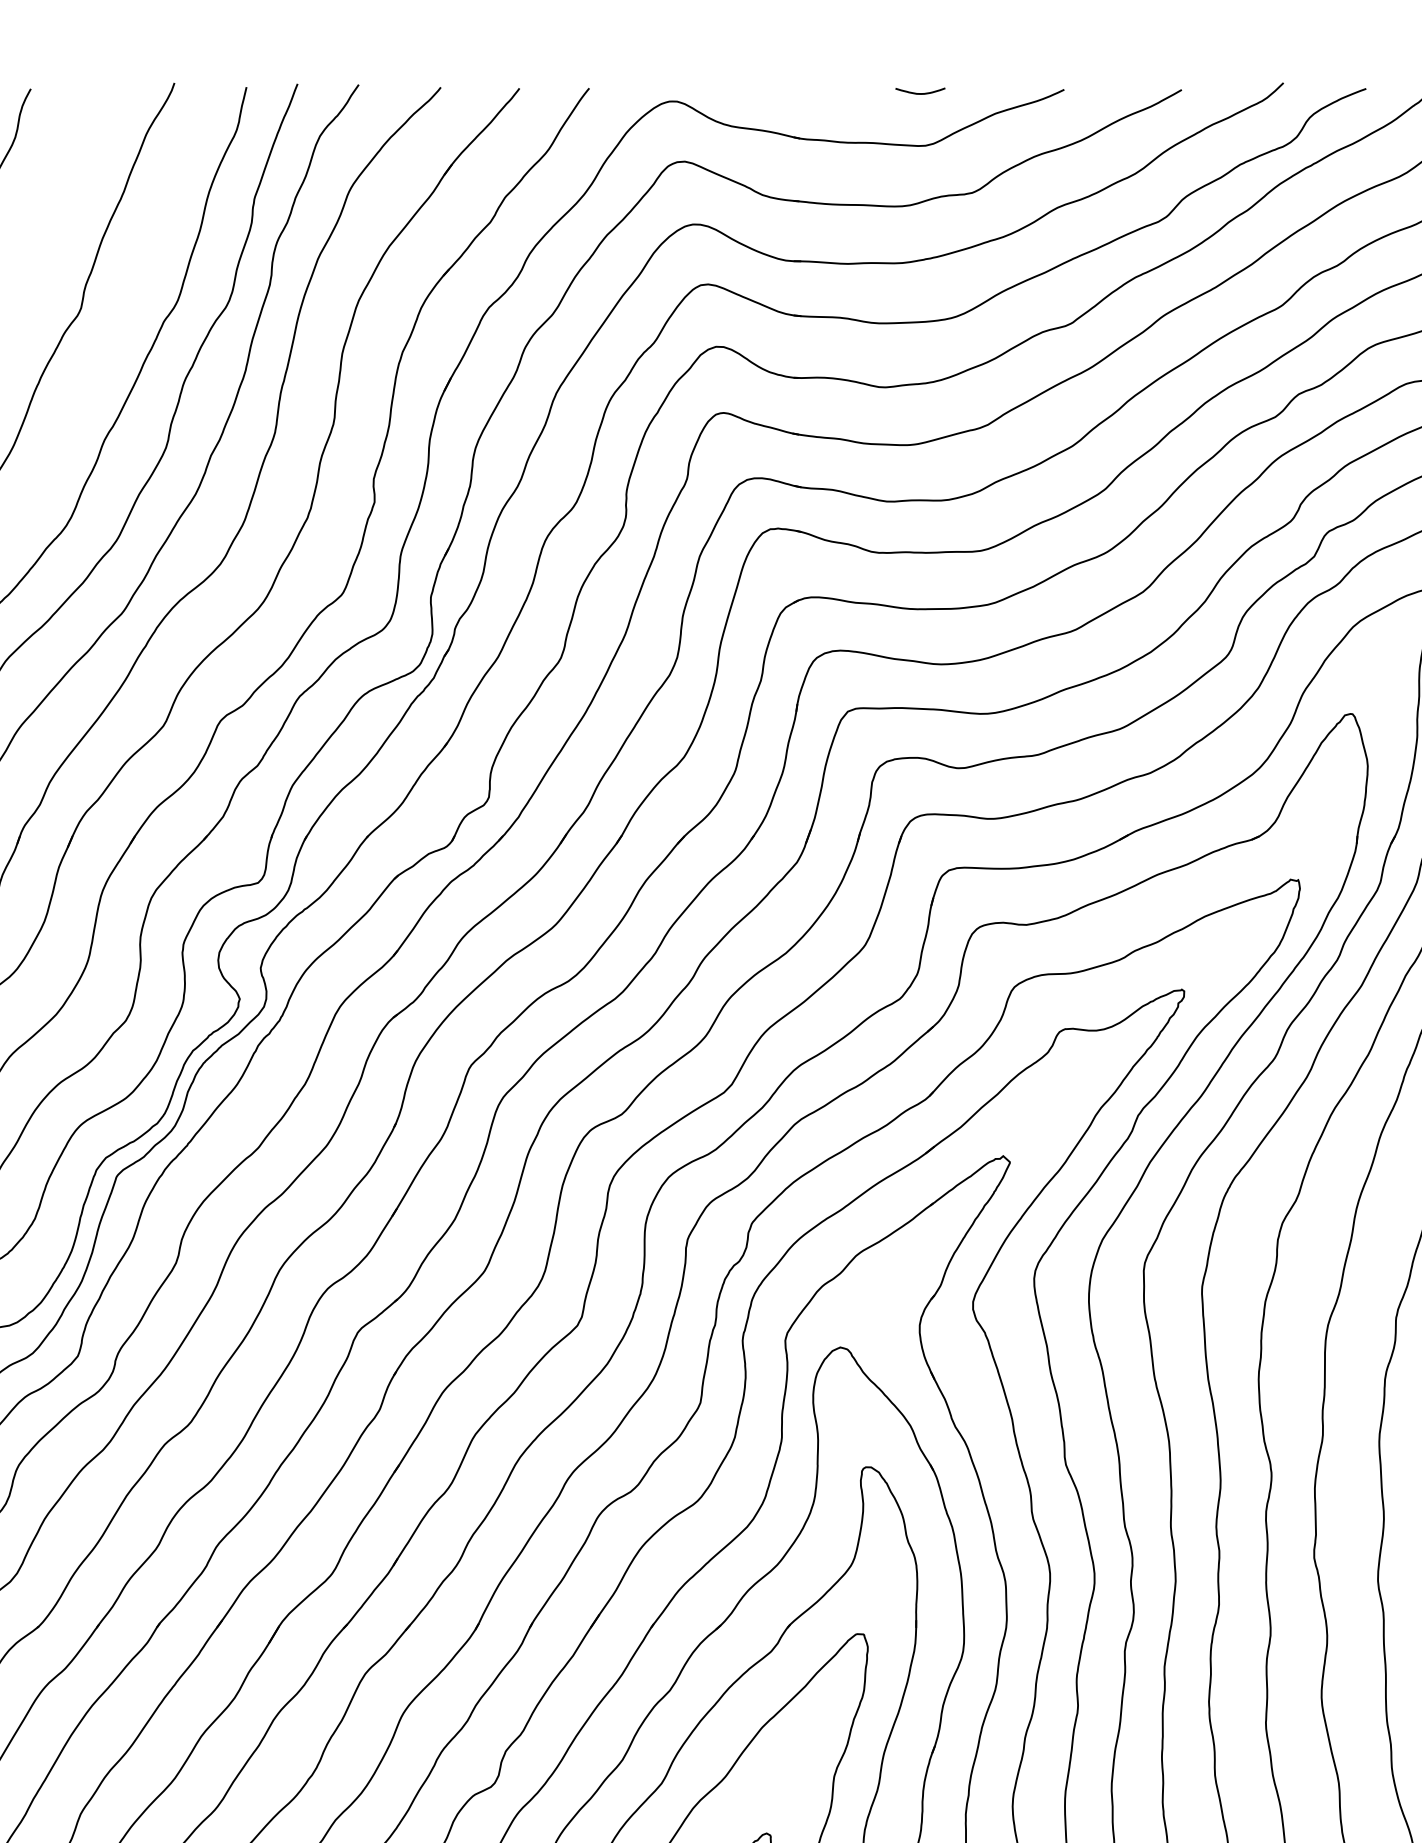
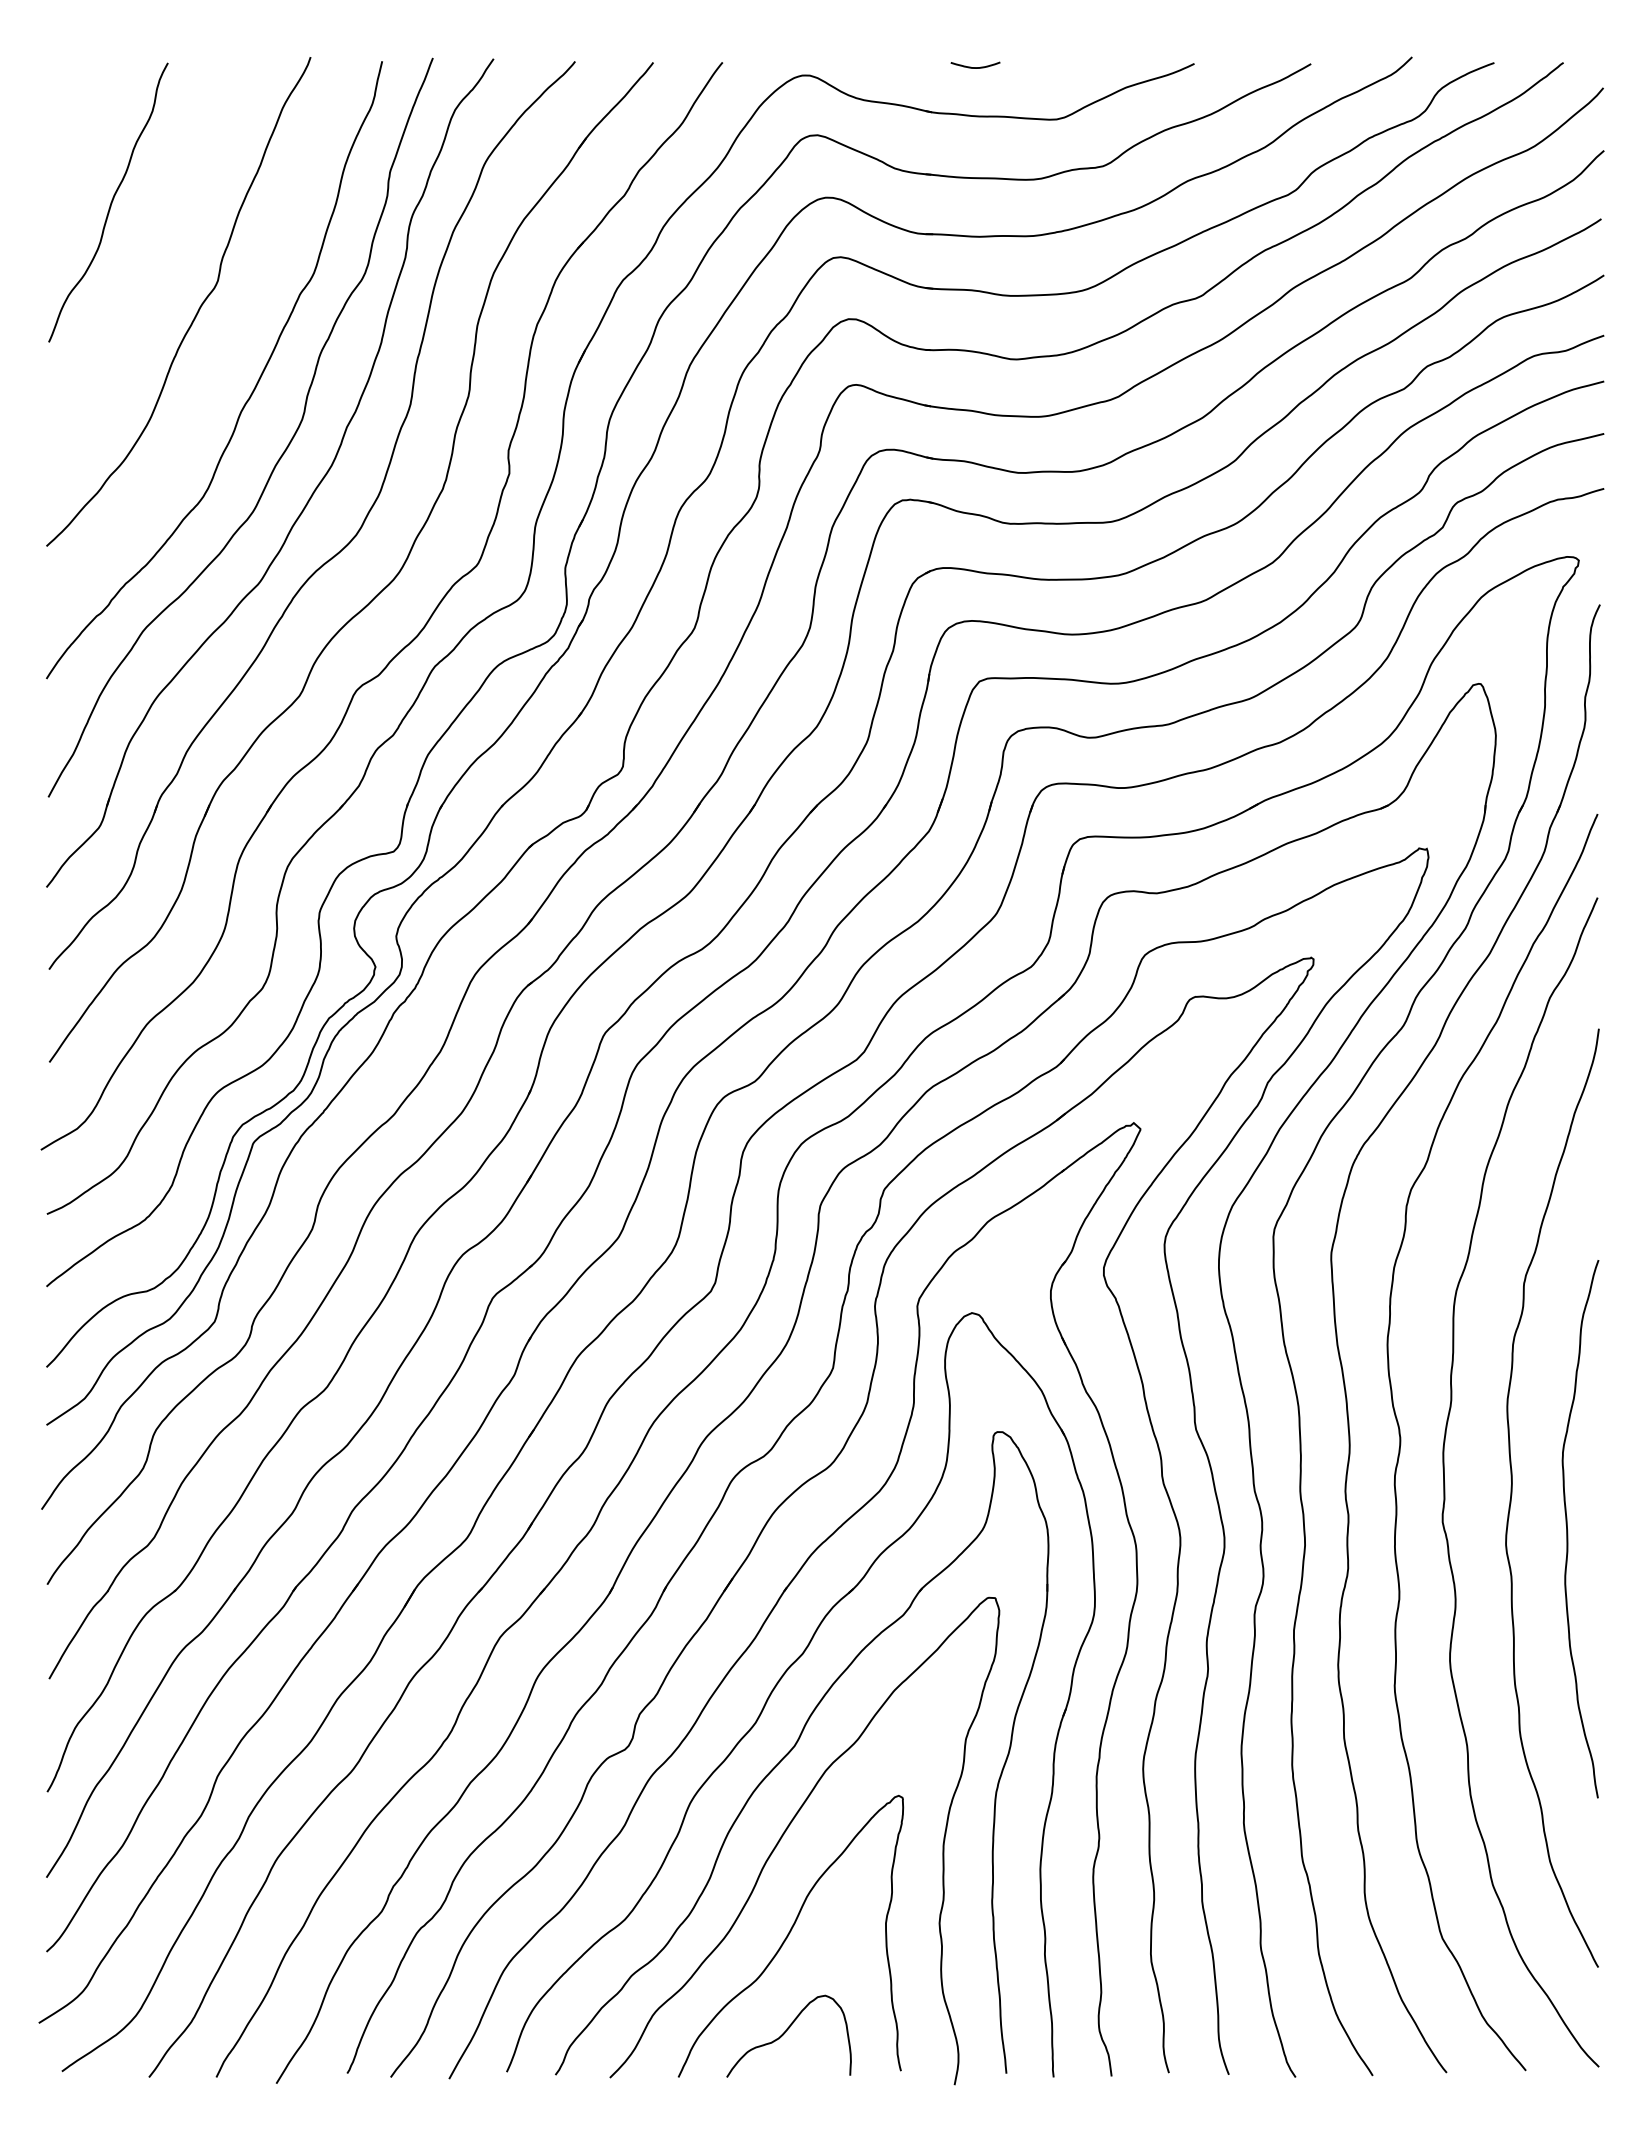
curve: (920, 93) -> (975, 67), moved

